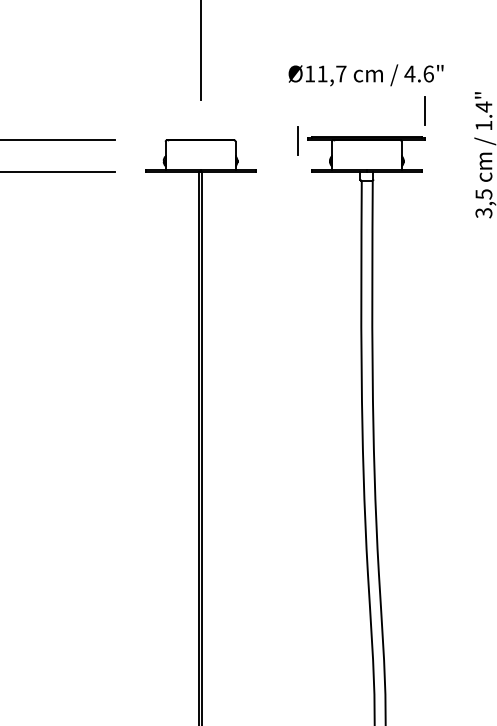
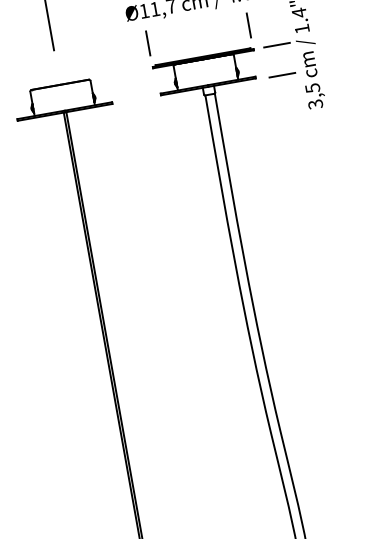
line: (452, 138) -> (277, 44), added
line: (297, 140) -> (147, 43), moved
line: (452, 173) -> (282, 75), added

